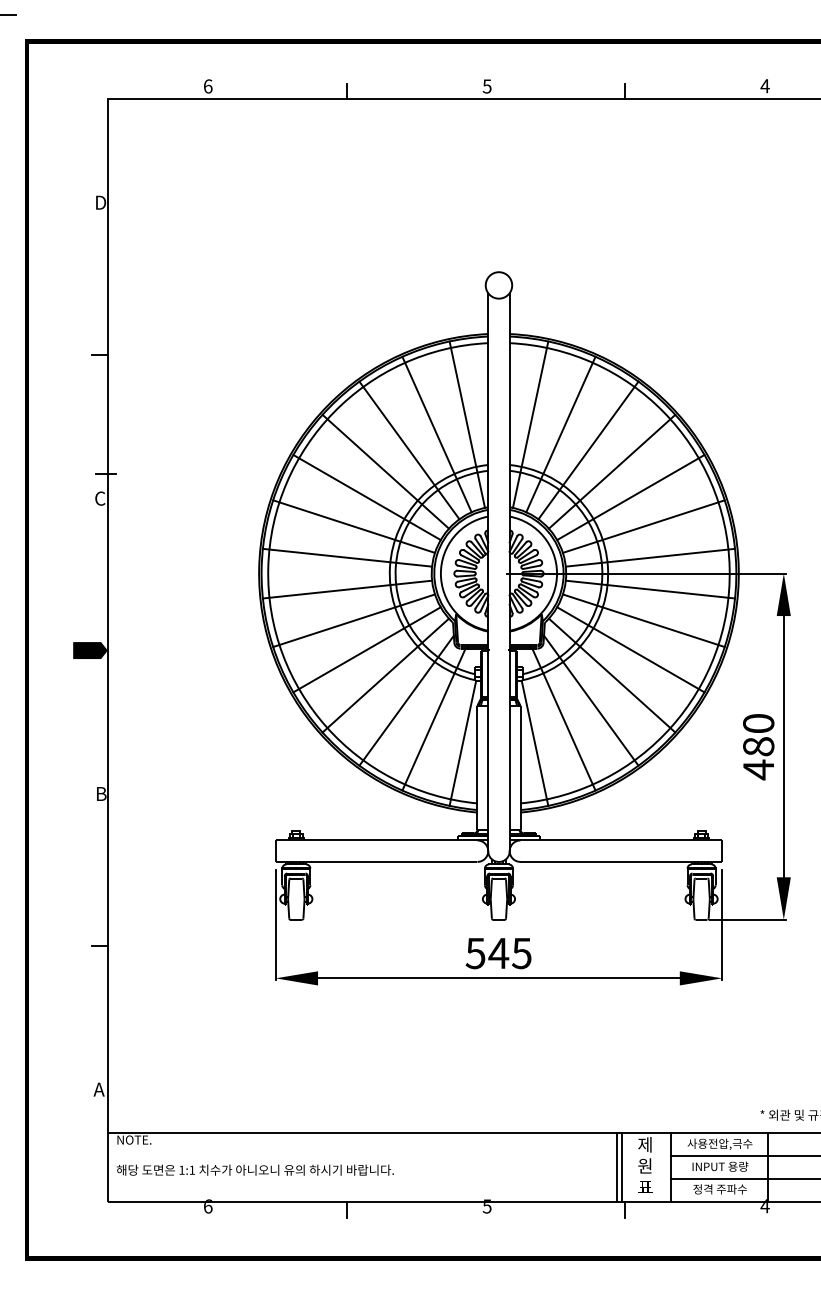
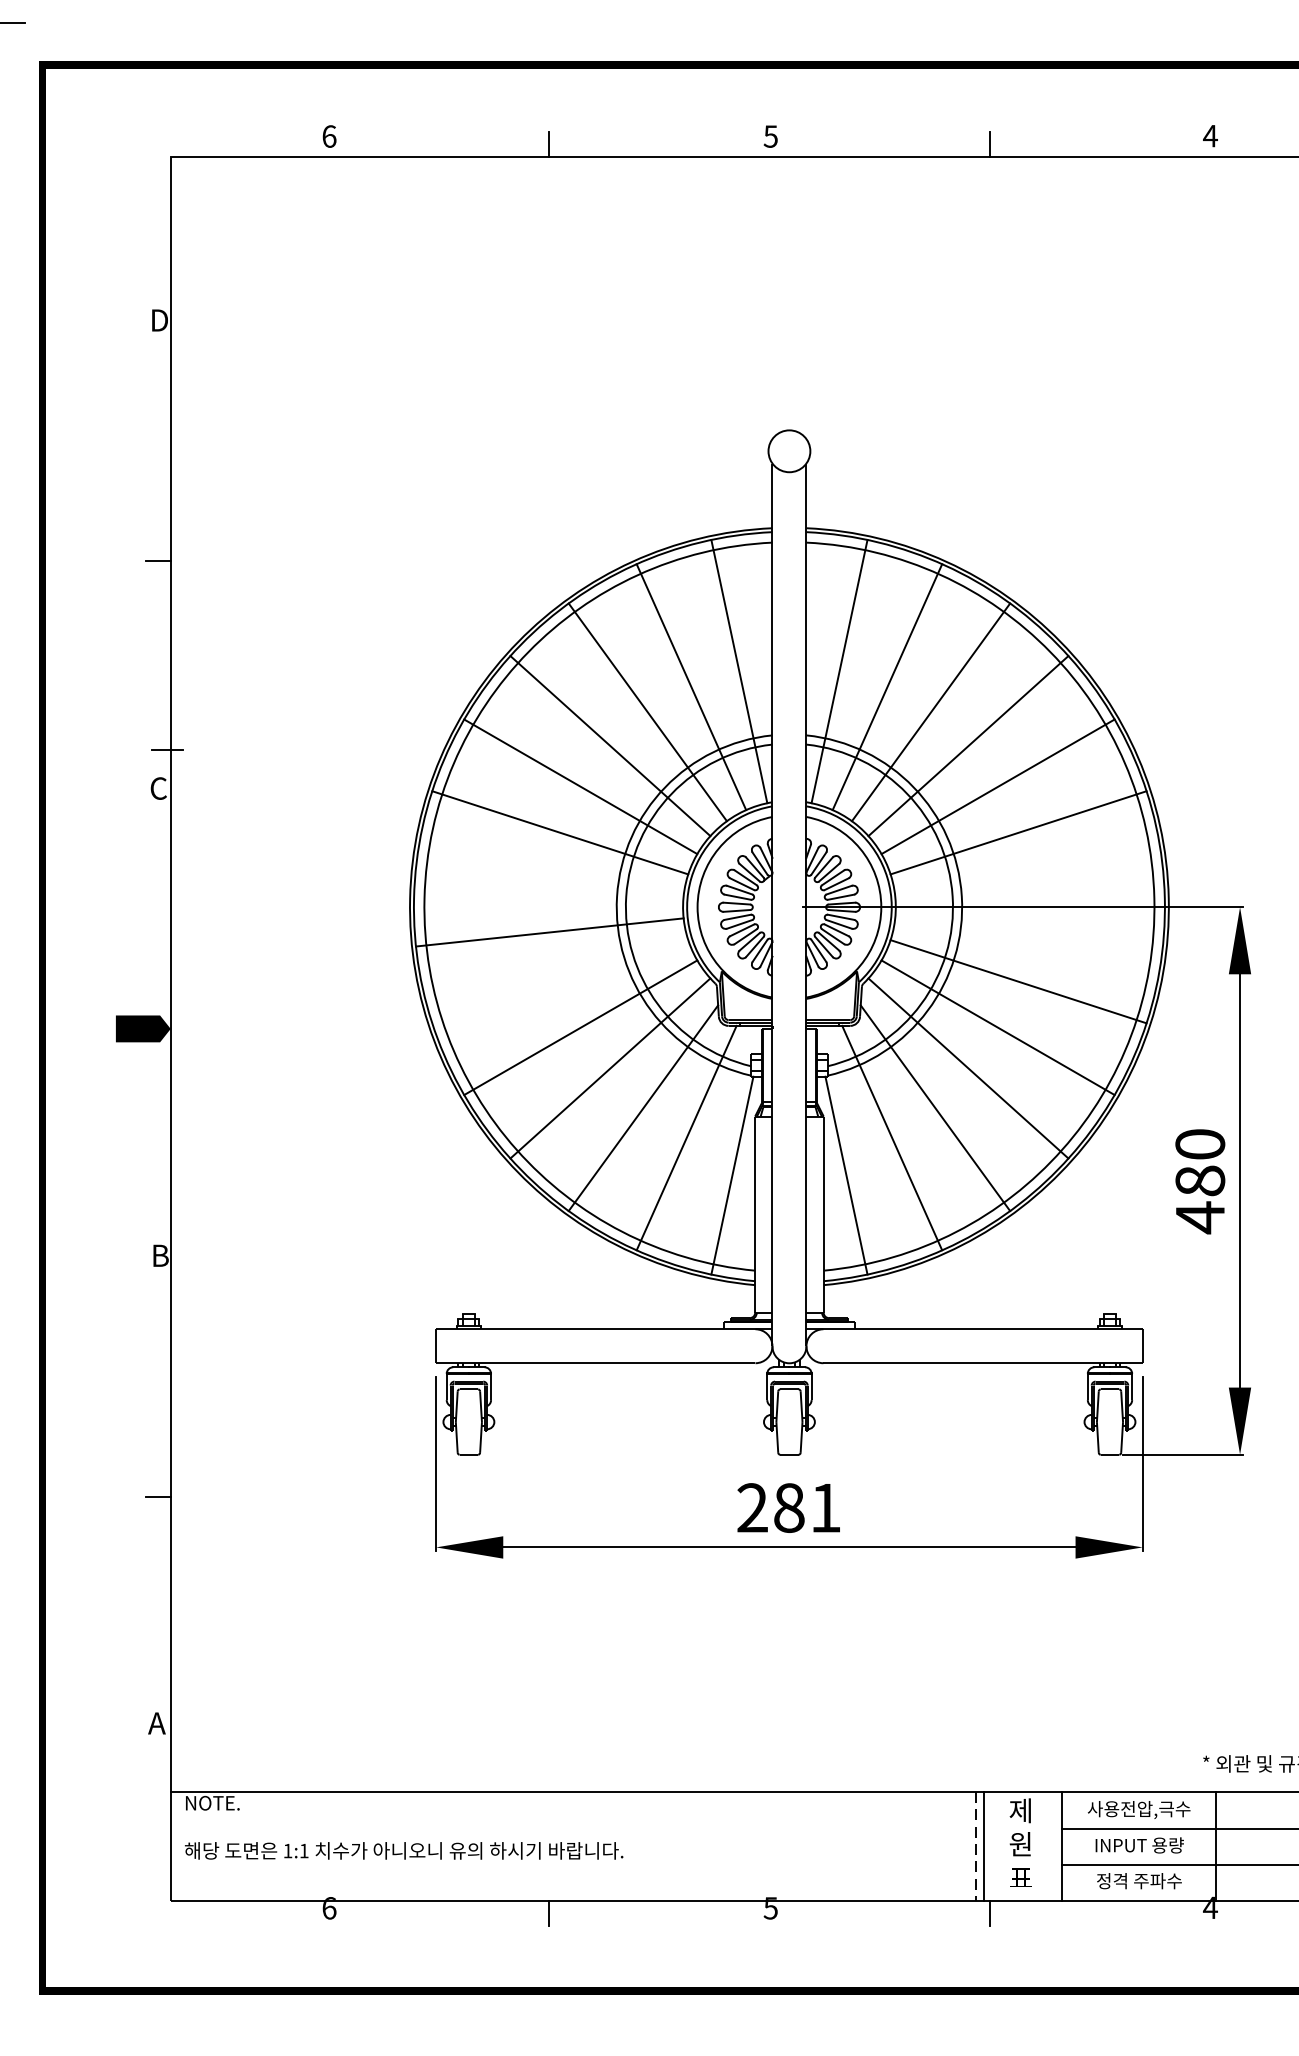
line: (347, 557) -> (549, 881), removed
line: (650, 557) -> (1029, 881), removed
line: (650, 589) -> (1029, 932), removed
line: (354, 620) -> (560, 981), removed
text: (498, 953) -> (788, 1508), 545 -> 281
line: (616, 1167) -> (975, 1846), solid -> dashed

